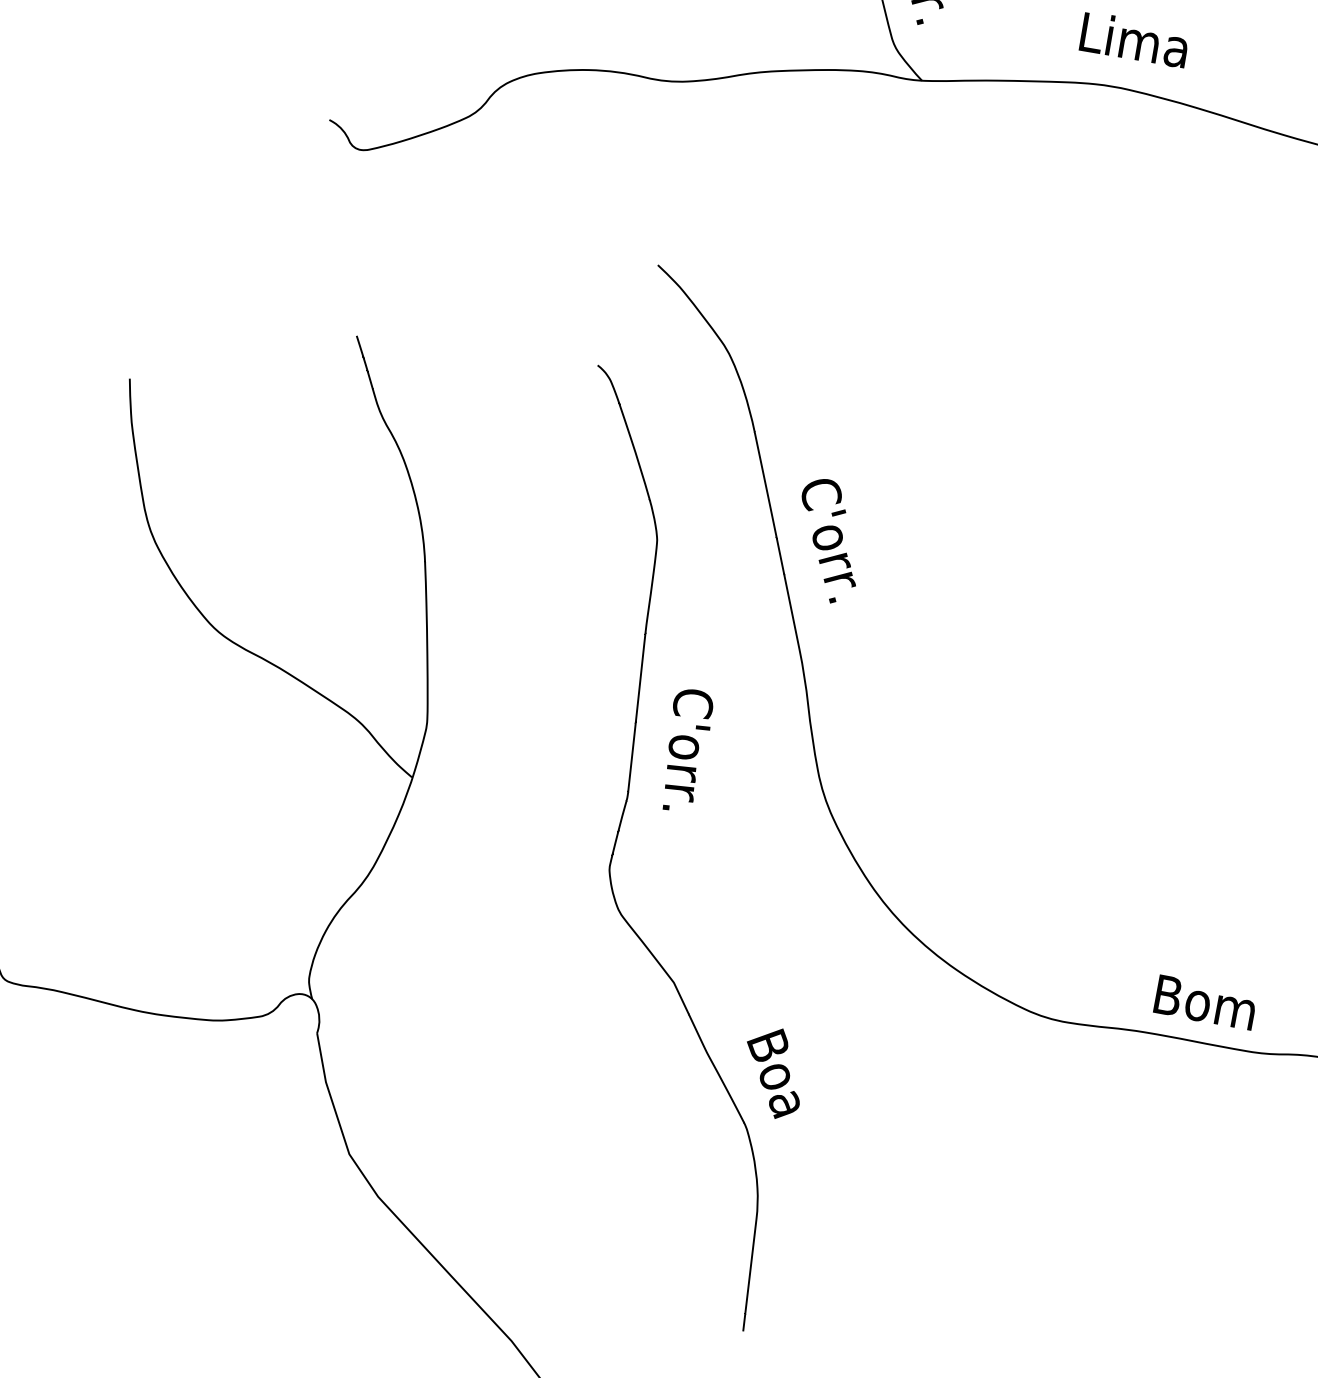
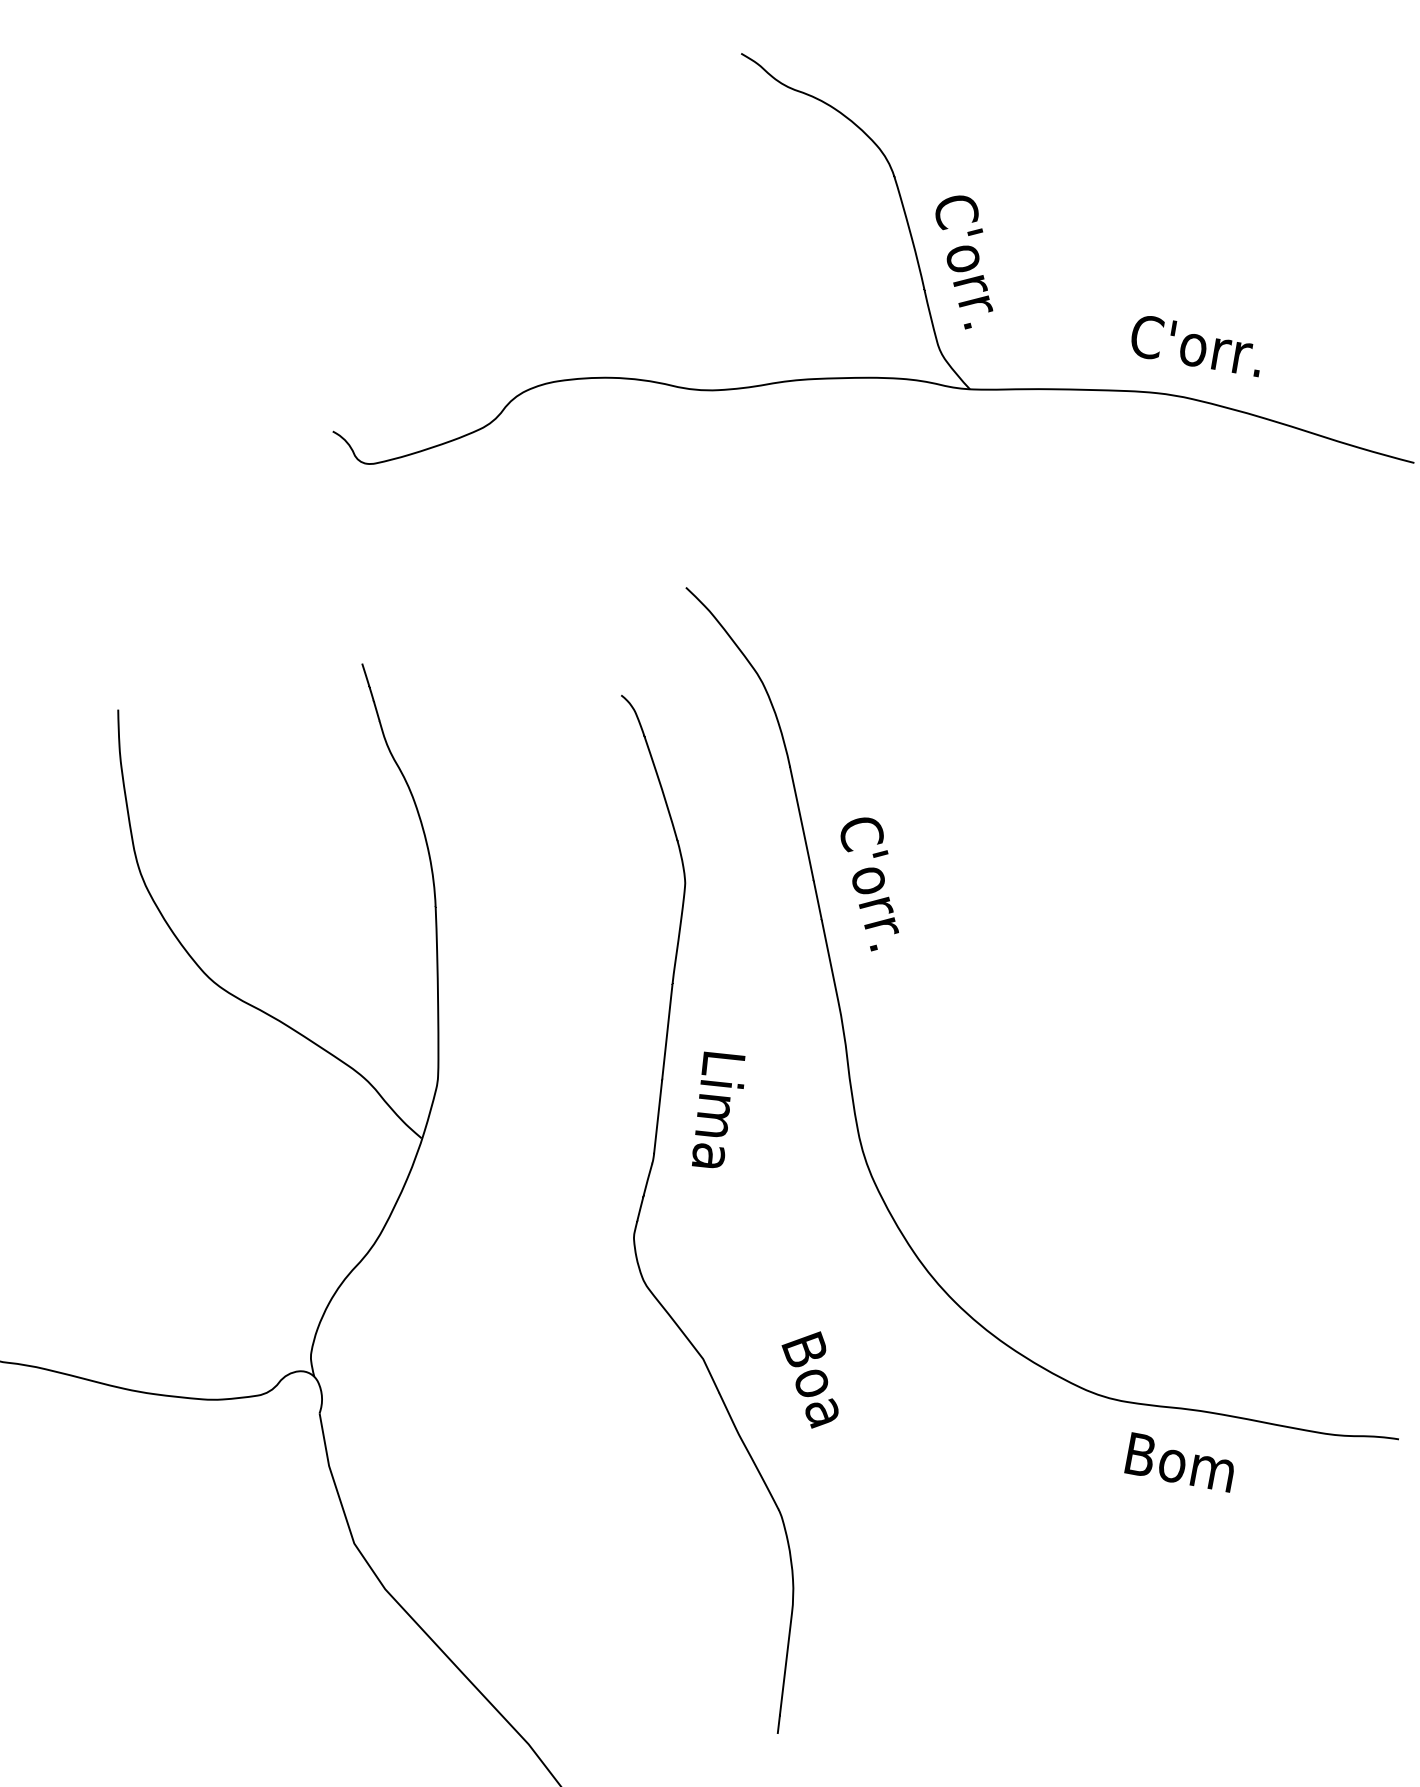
text: (1131, 40) -> (1195, 346), Lima -> C'orr.
text: (688, 749) -> (718, 1108), C'orr. -> Lima
text: (1203, 1002) -> (1178, 1462), moved
text: (772, 1073) -> (809, 1379), moved

